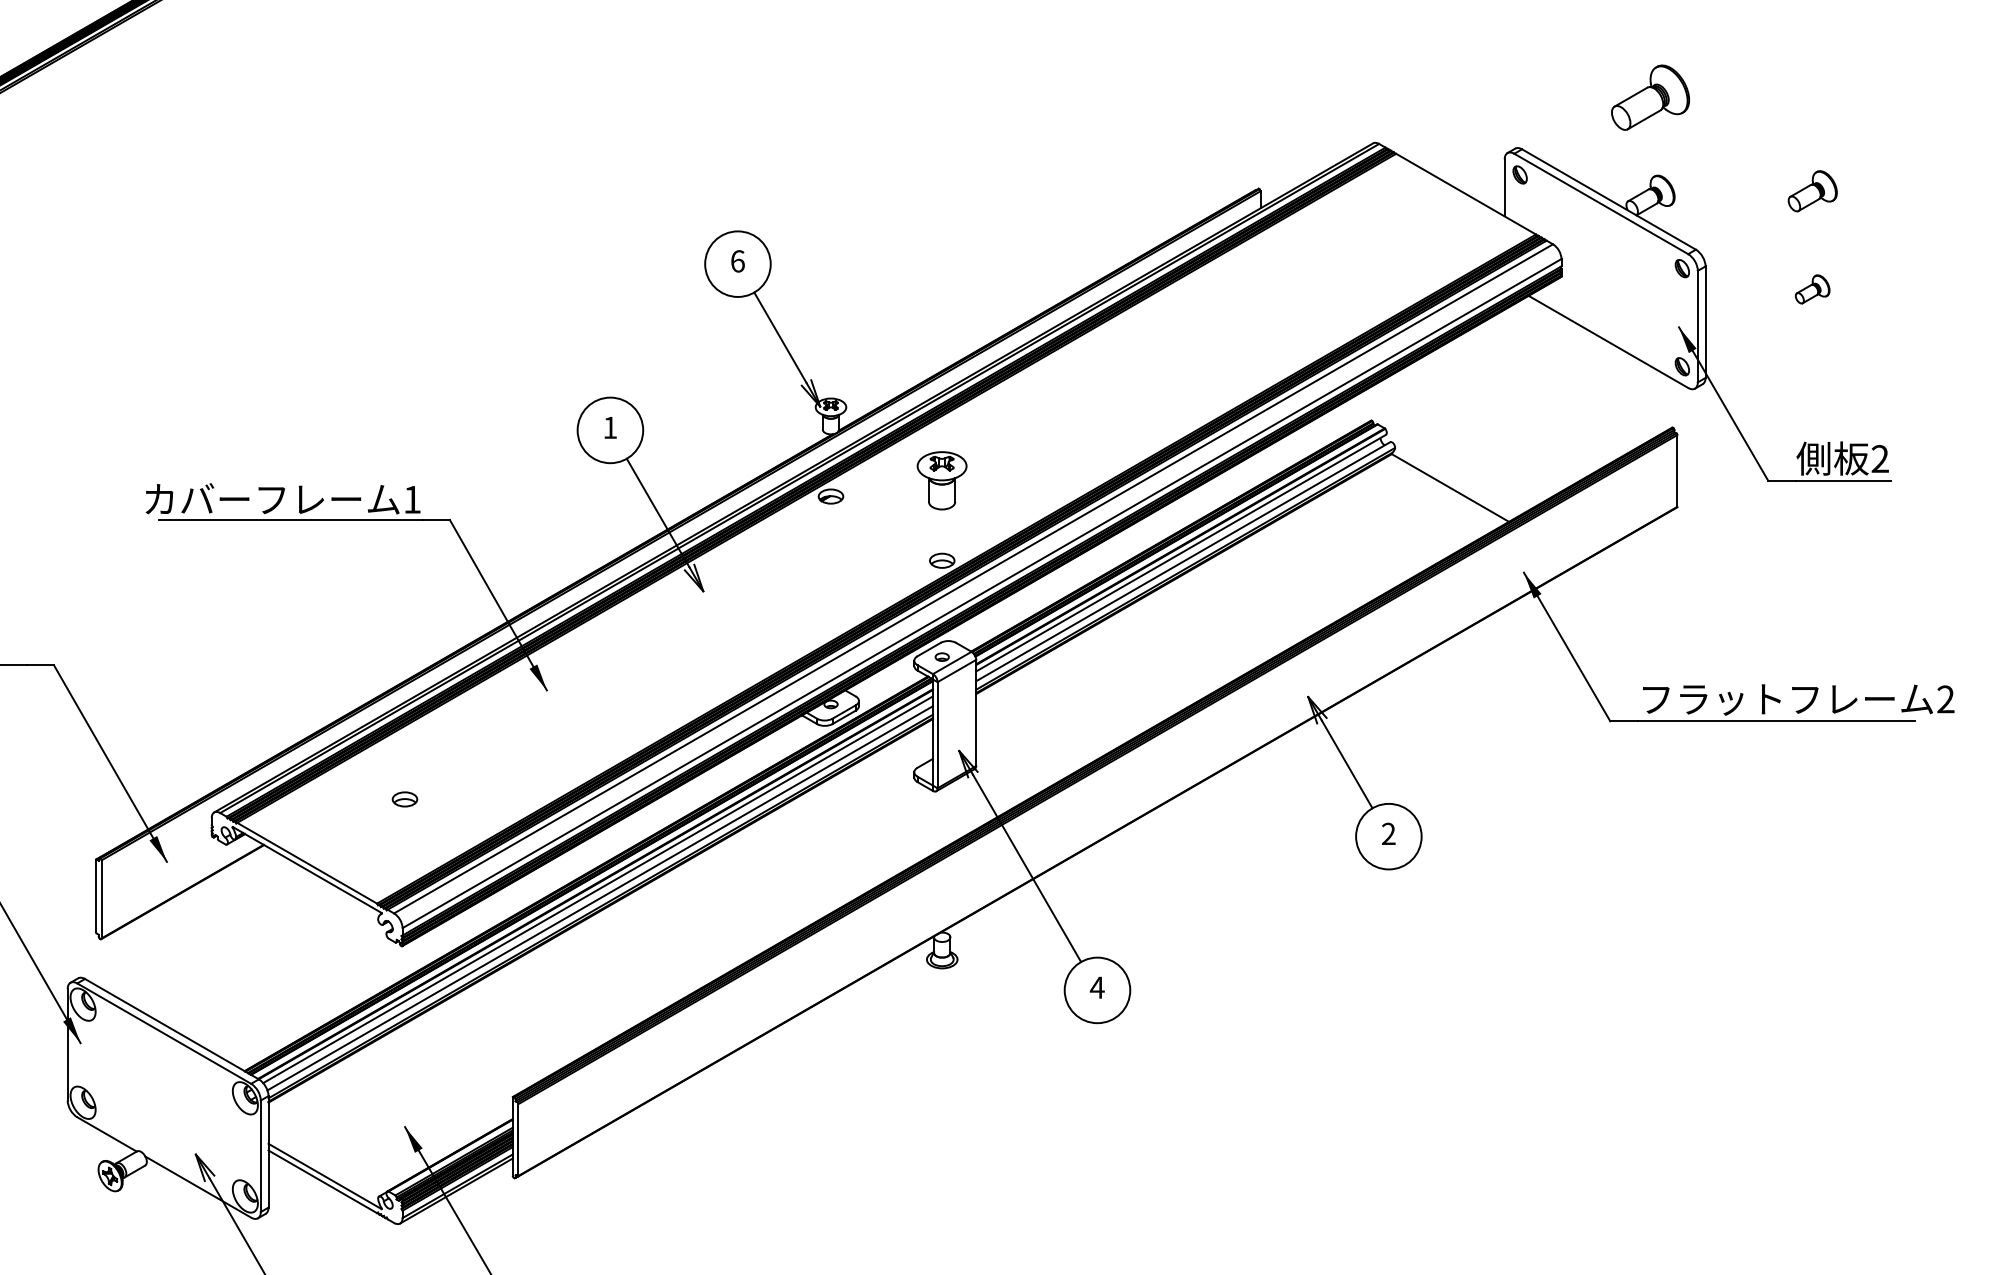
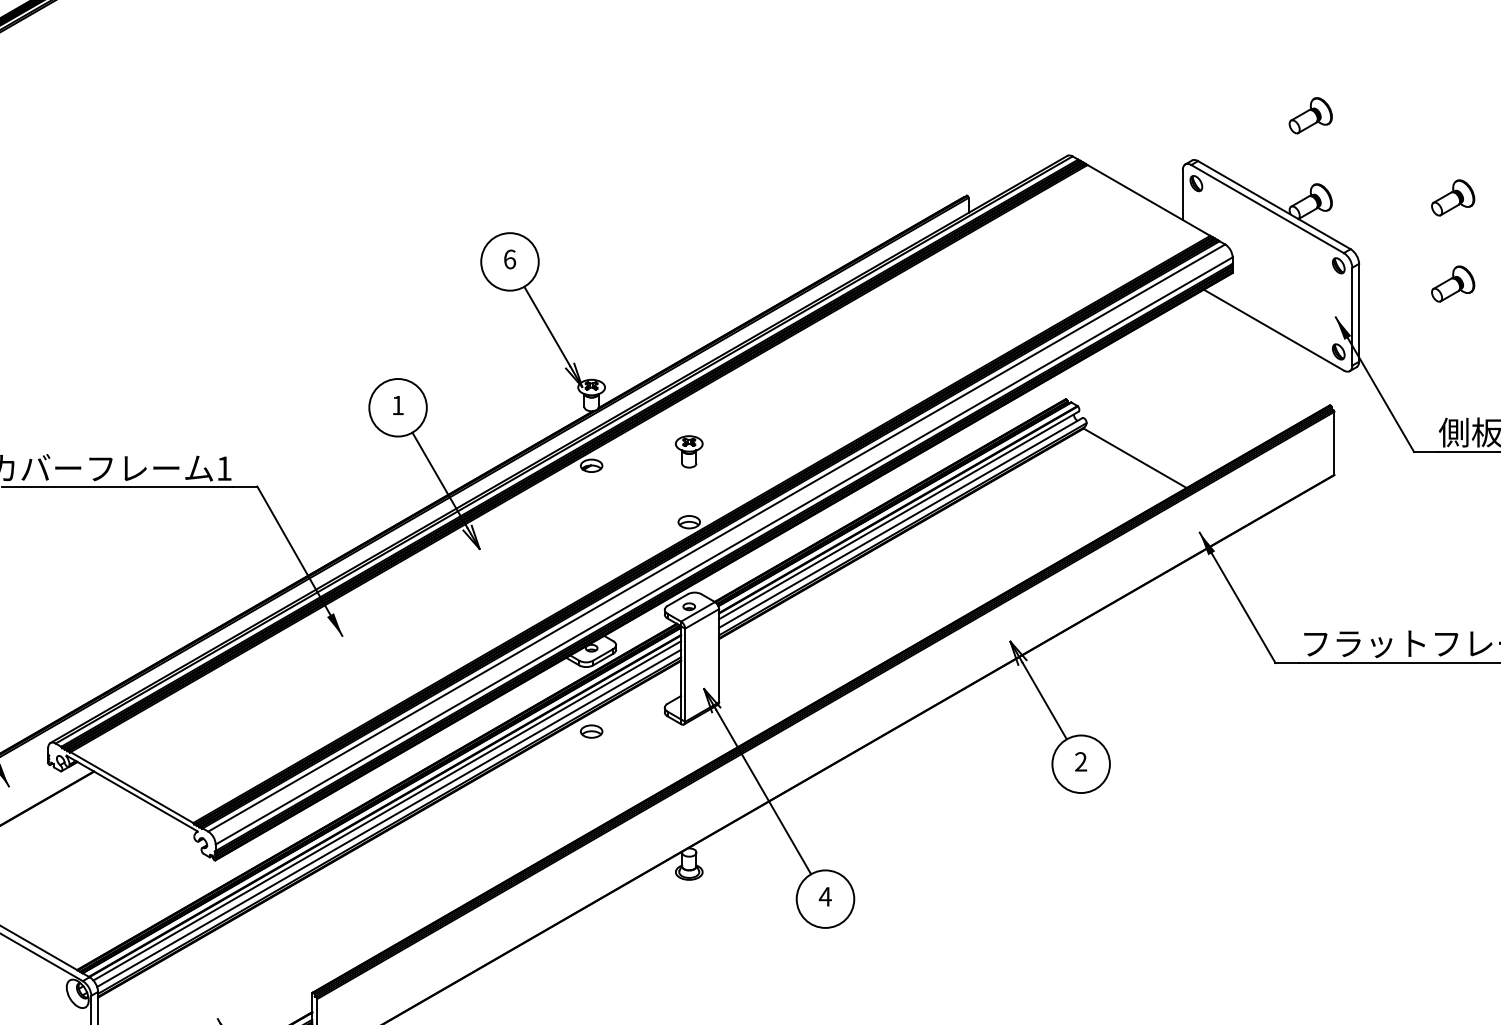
part: (1650, 97) -> (1310, 115), size x0.62
part: (1812, 289) -> (1452, 284), size x1.43
part: (942, 480) -> (689, 451), size x0.62
part: (404, 799) -> (591, 731), moved

